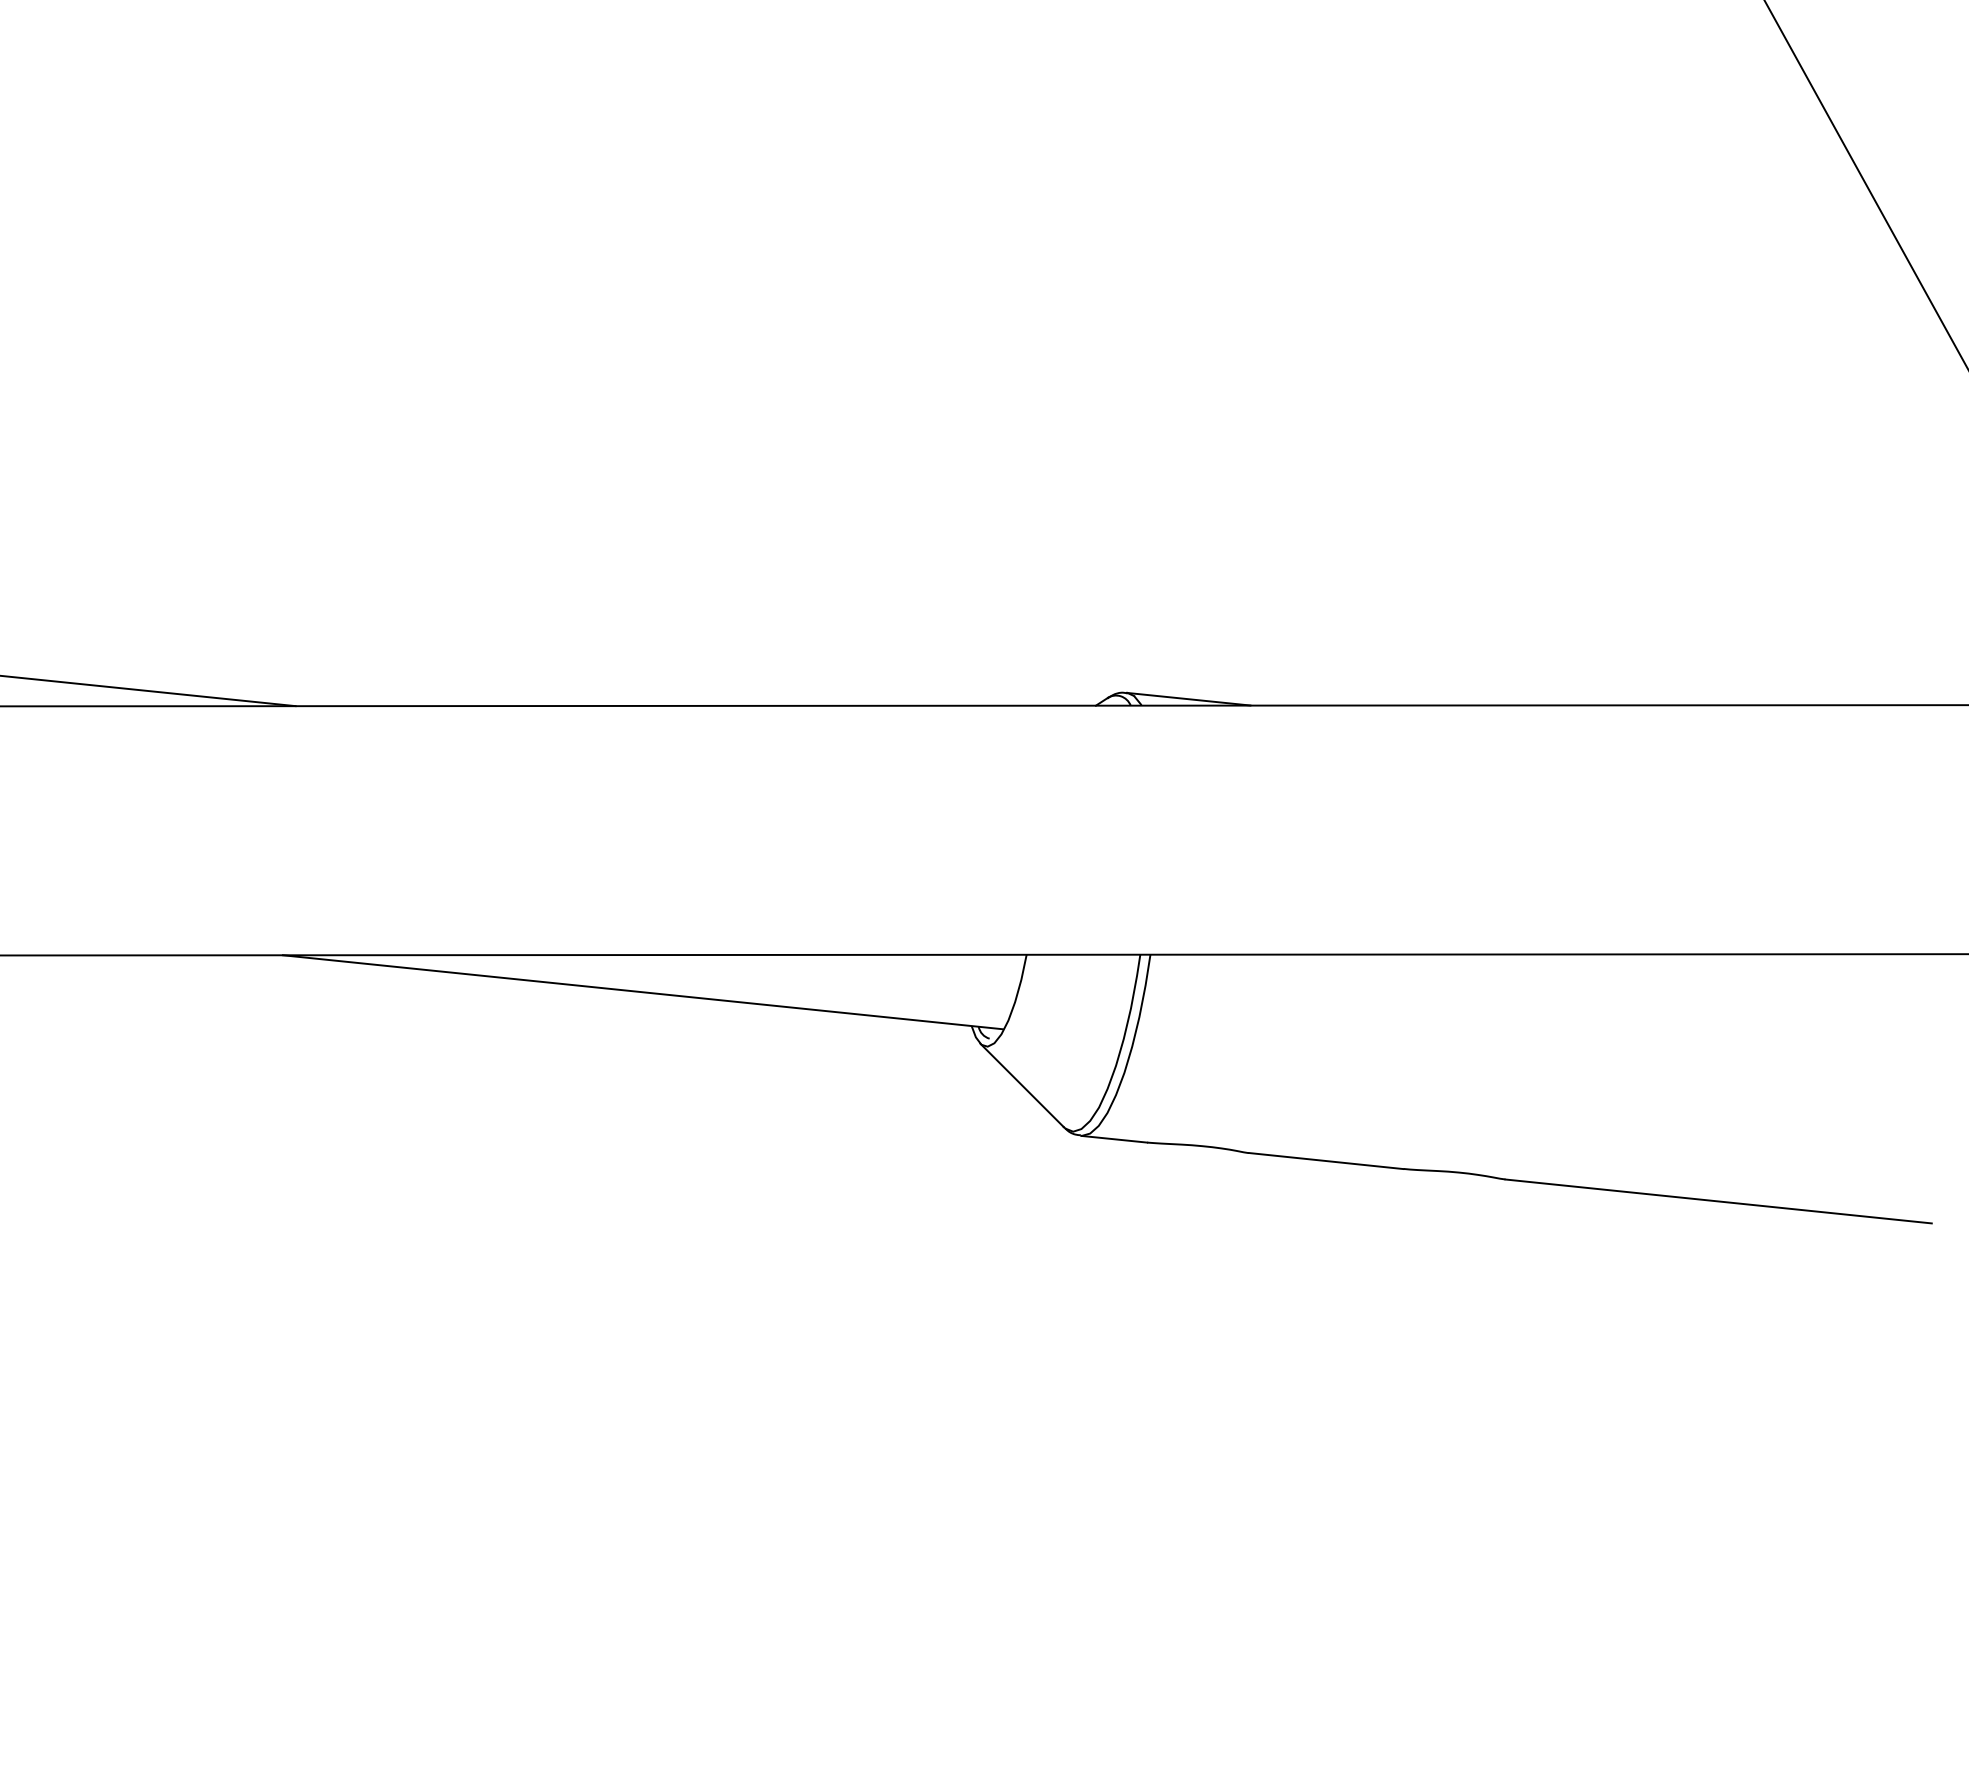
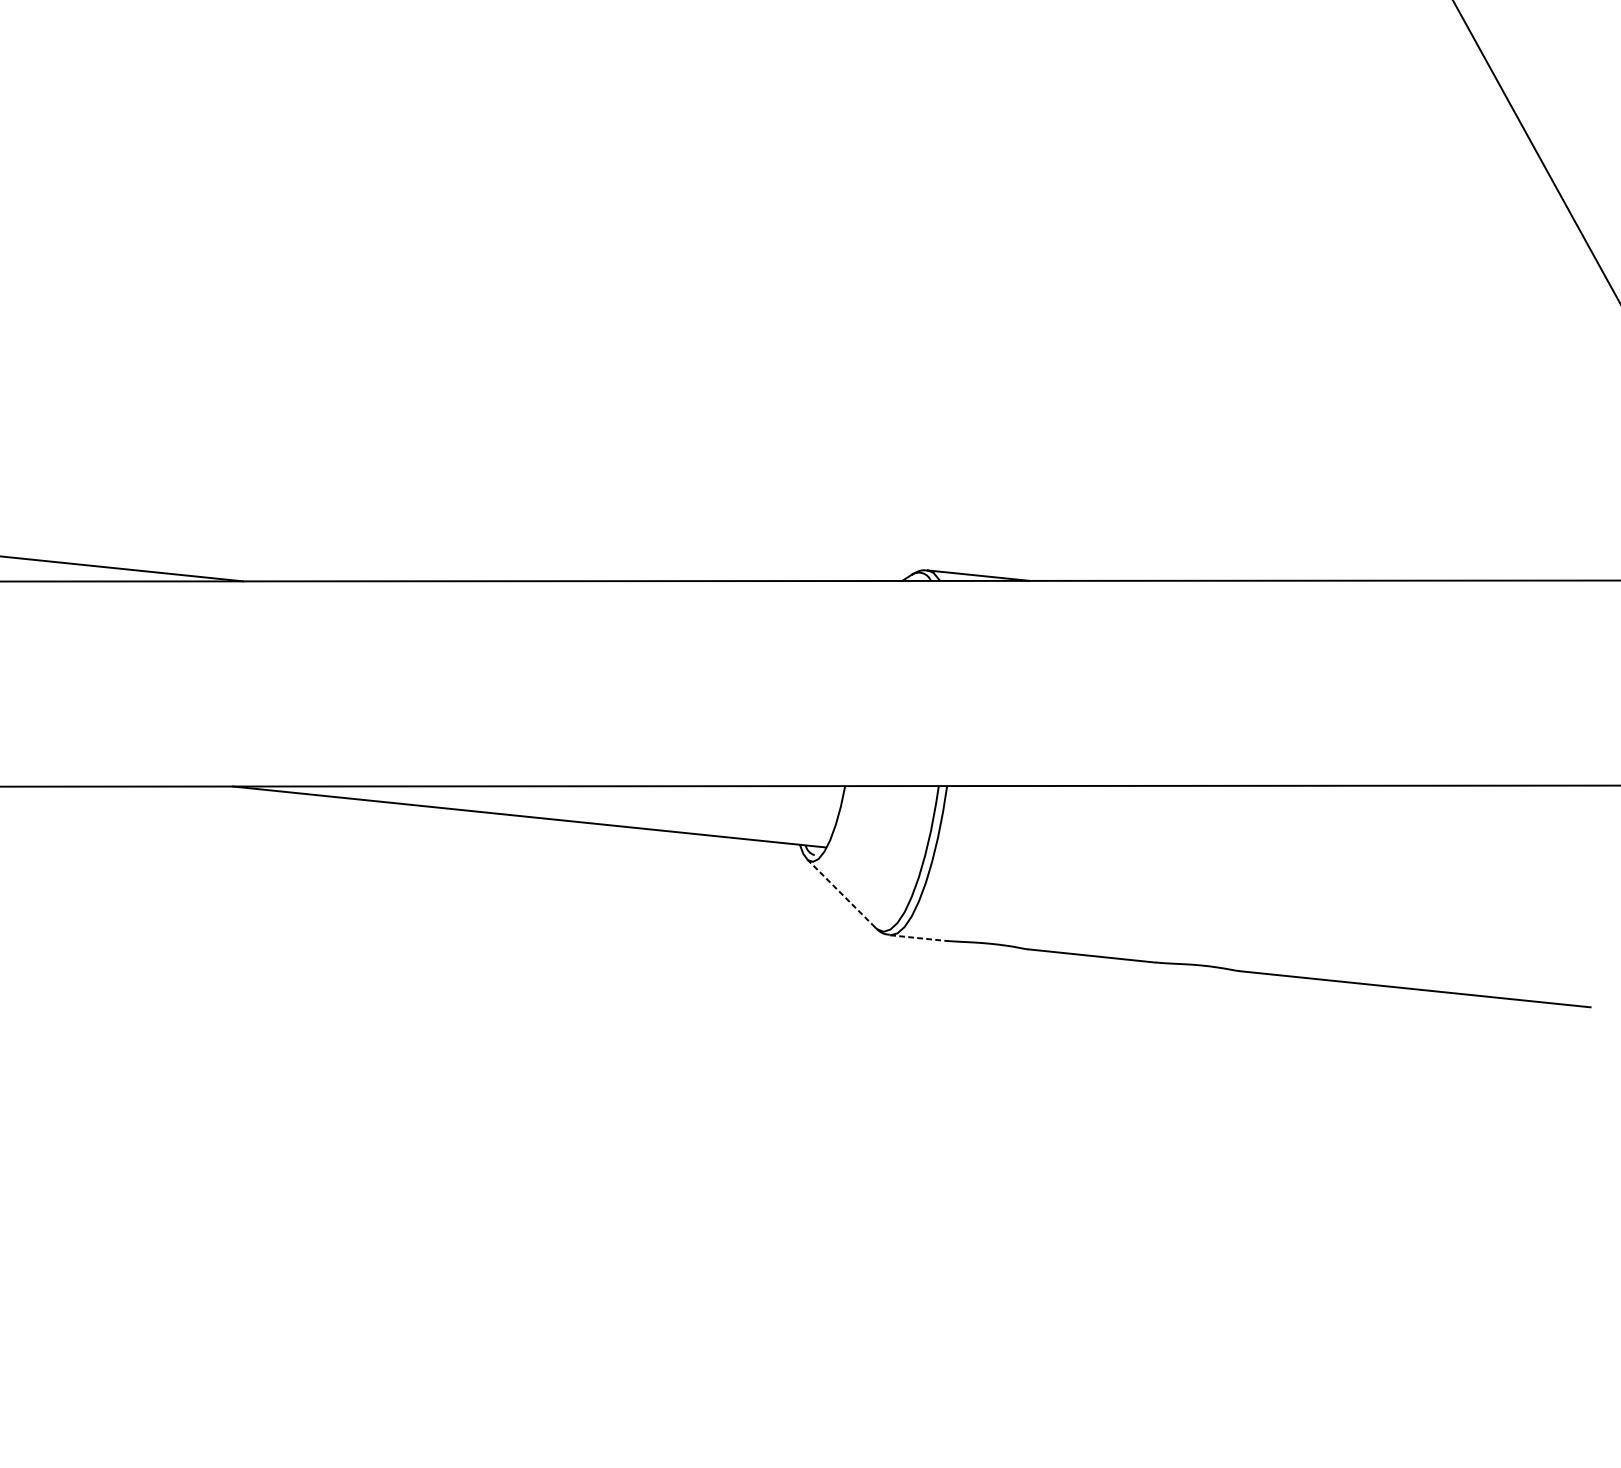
line: (1022, 1085) -> (841, 893), solid -> dashed
line: (1114, 1139) -> (917, 938), solid -> dashed

